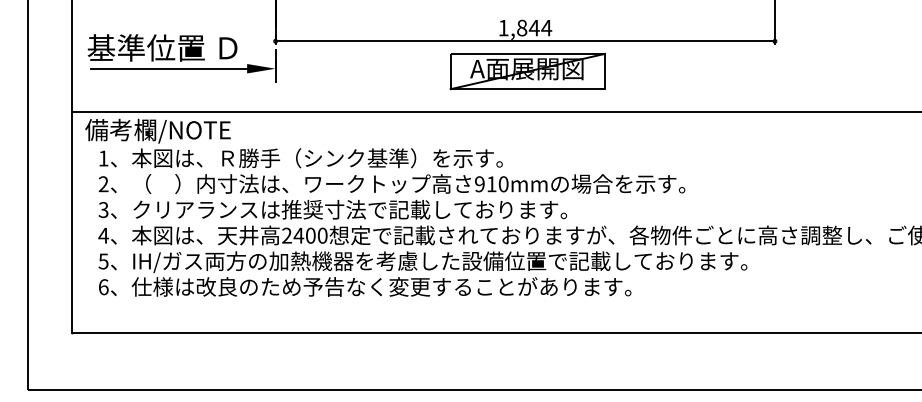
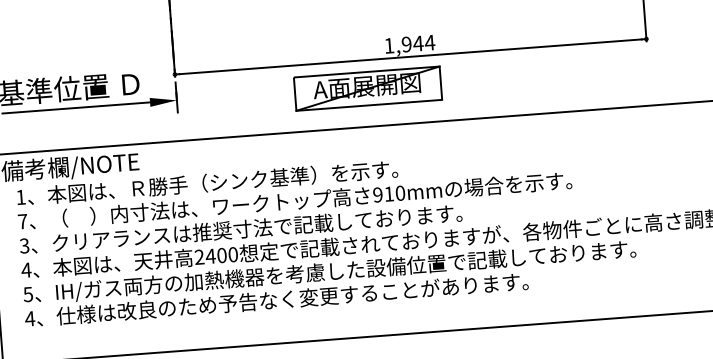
text: (522, 27) -> (407, 43), 1,844 -> 1,944
part: (527, 71) -> (367, 88), moved
text: (103, 184) -> (22, 221), 2 -> 7
text: (103, 287) -> (30, 319), 6 -> 4

